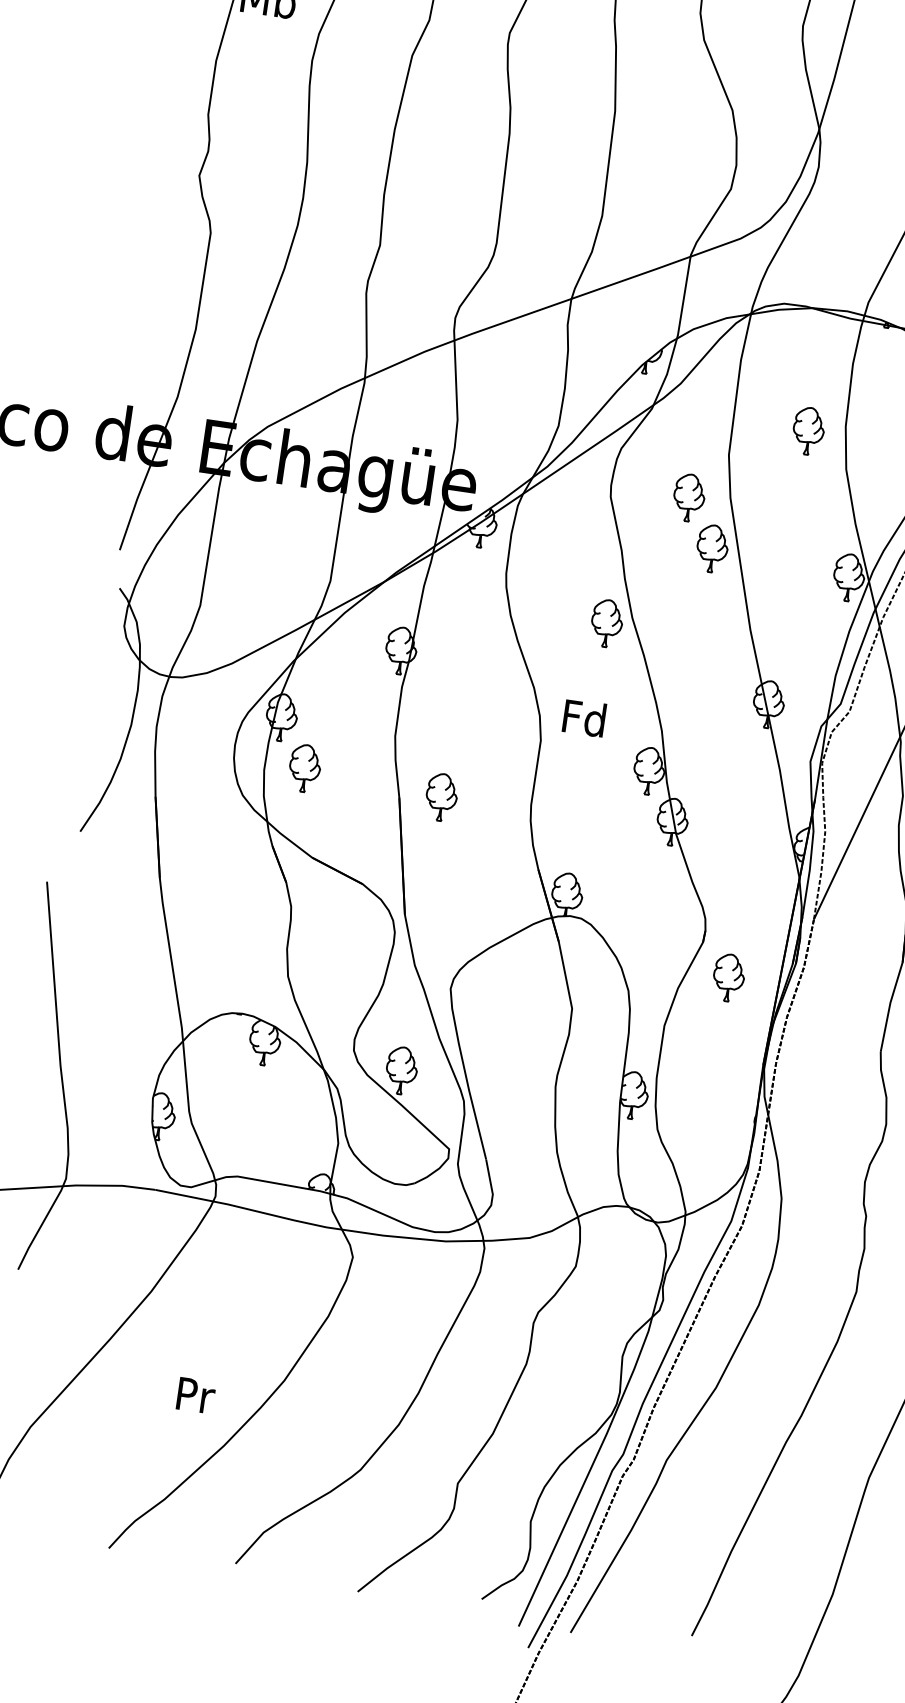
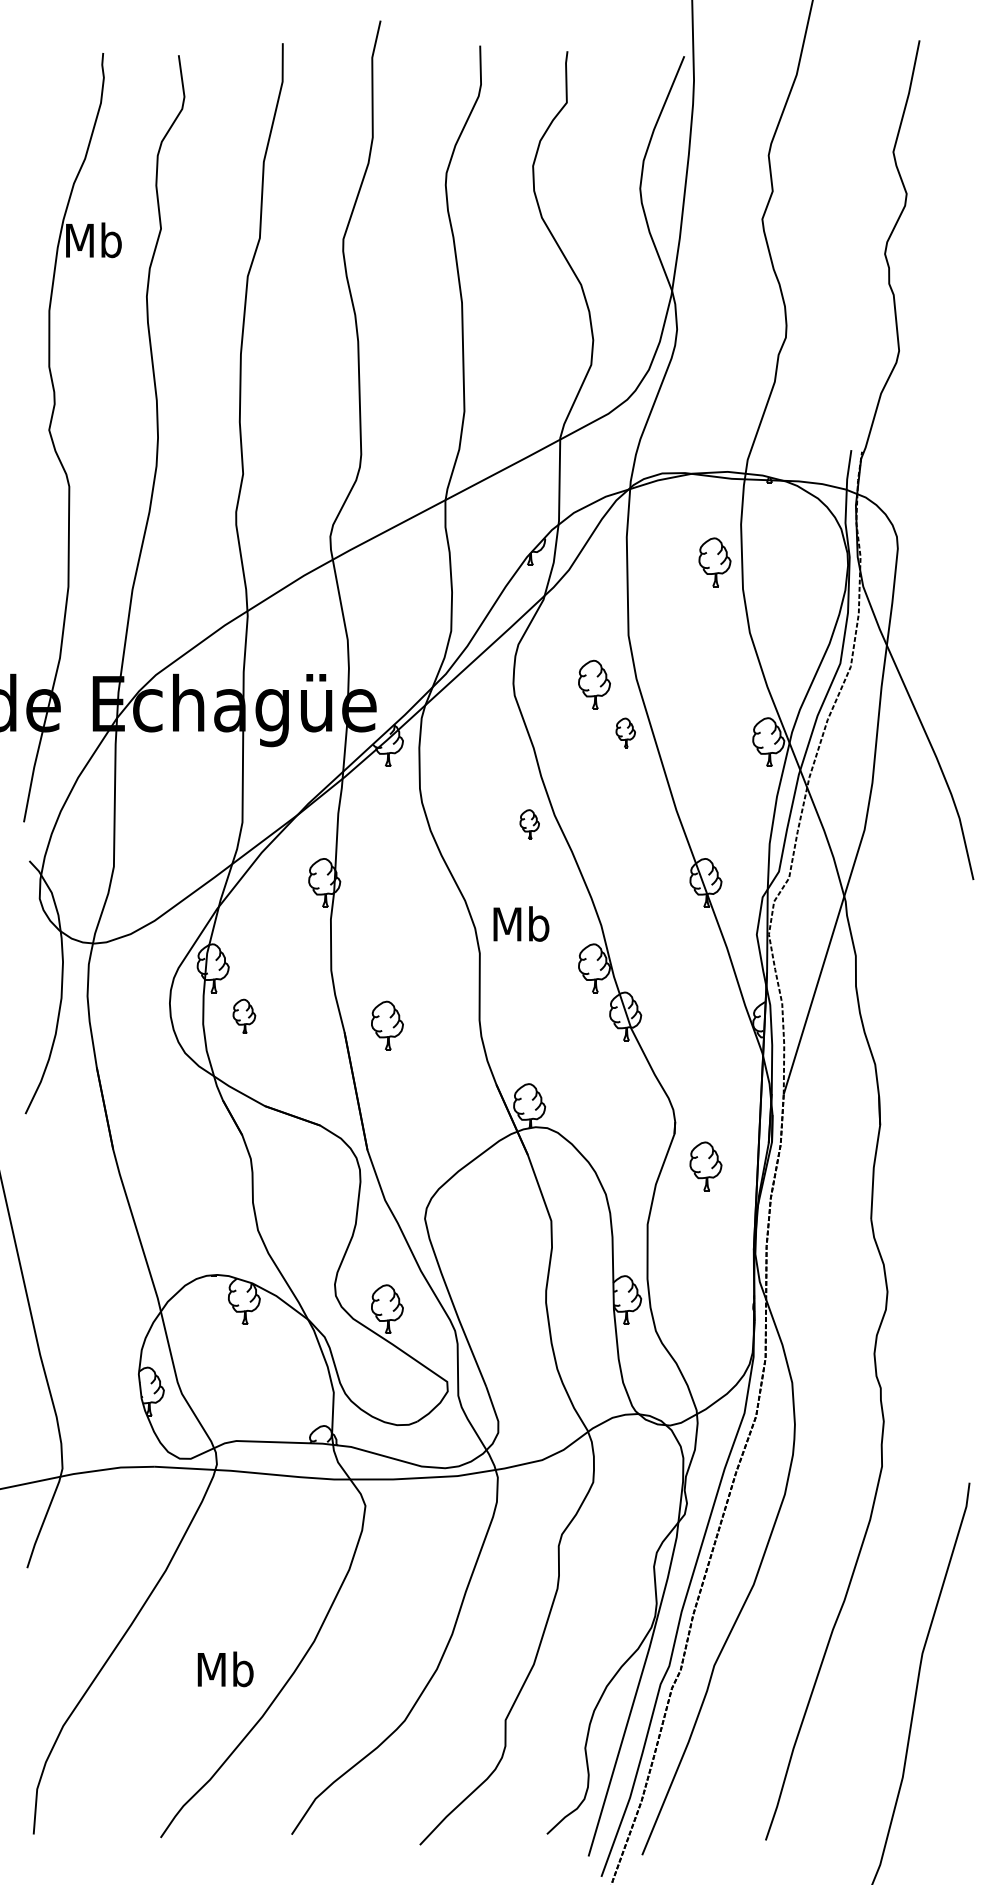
part: (808, 431) -> (714, 562), moved
part: (712, 548) -> (625, 732), size x0.6
part: (606, 623) -> (529, 824), size x0.6
text: (585, 717) -> (521, 923), Fd -> Mb
part: (305, 768) -> (244, 1016), size x0.7
text: (194, 1395) -> (225, 1669), Pr -> Mb

